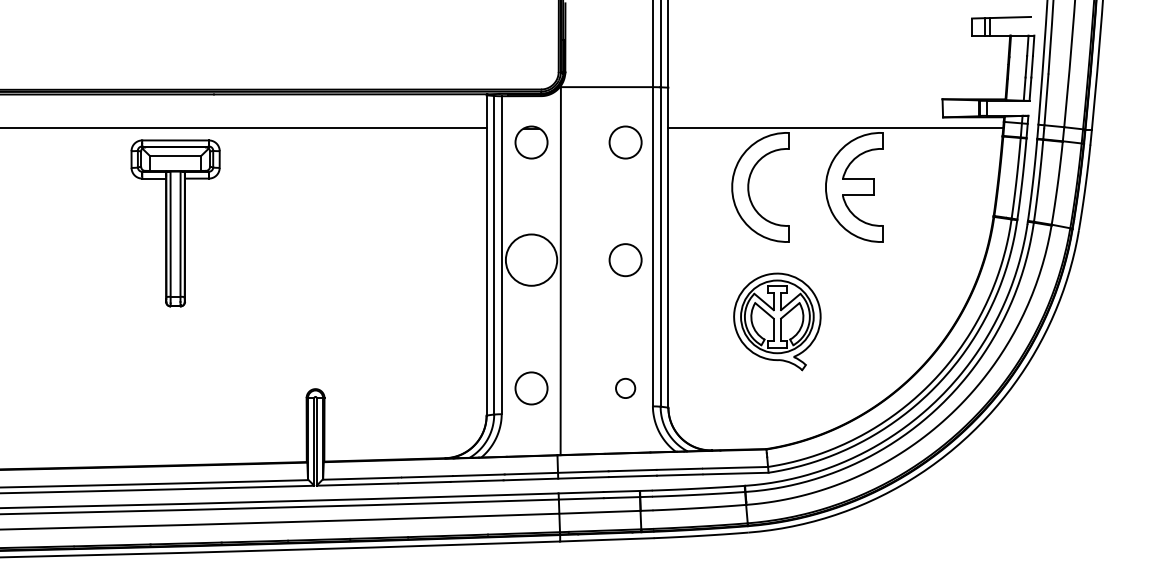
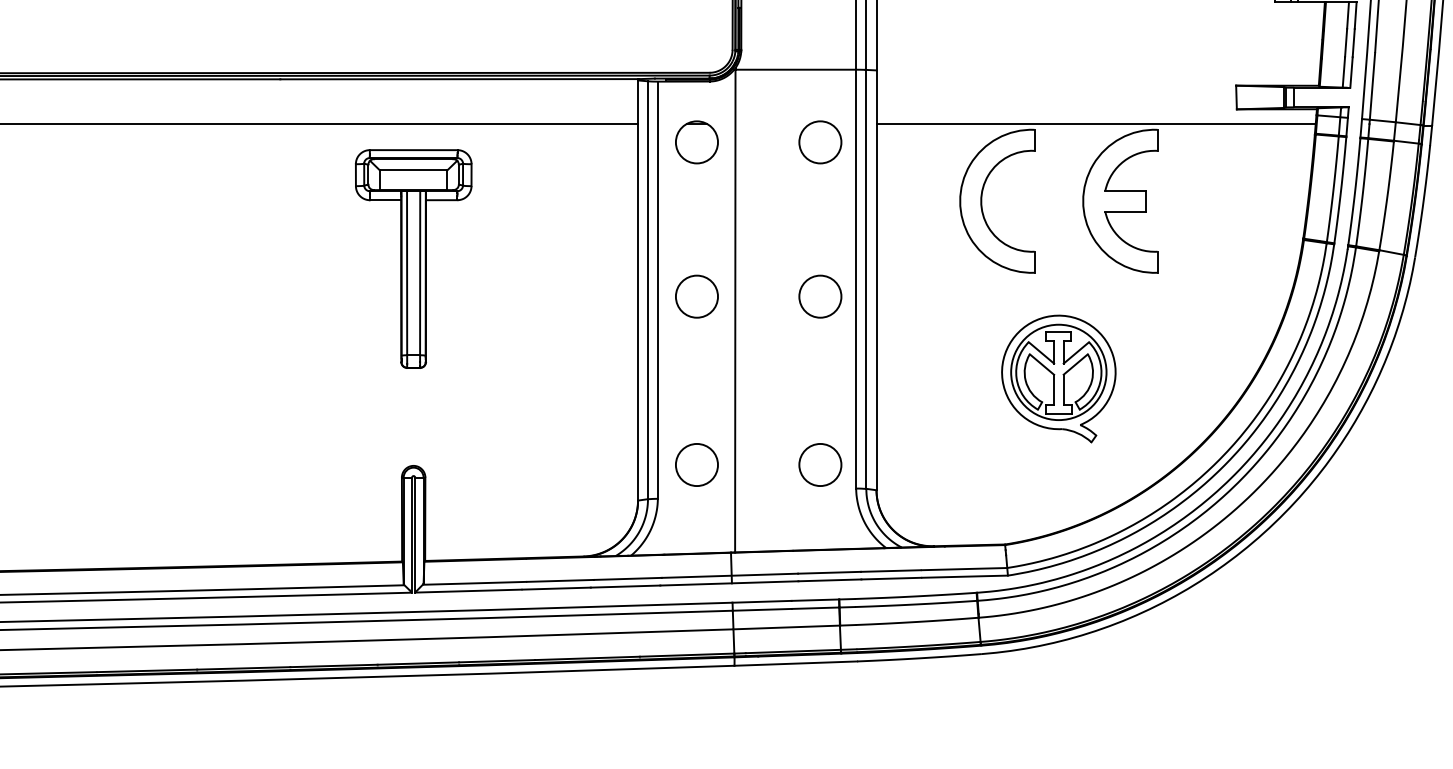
part: (175, 223) -> (413, 259), moved
circle: (531, 260) -> (696, 297), size x0.62
part: (777, 321) -> (1059, 378), moved
circle: (625, 388) -> (820, 465), size x1.67

